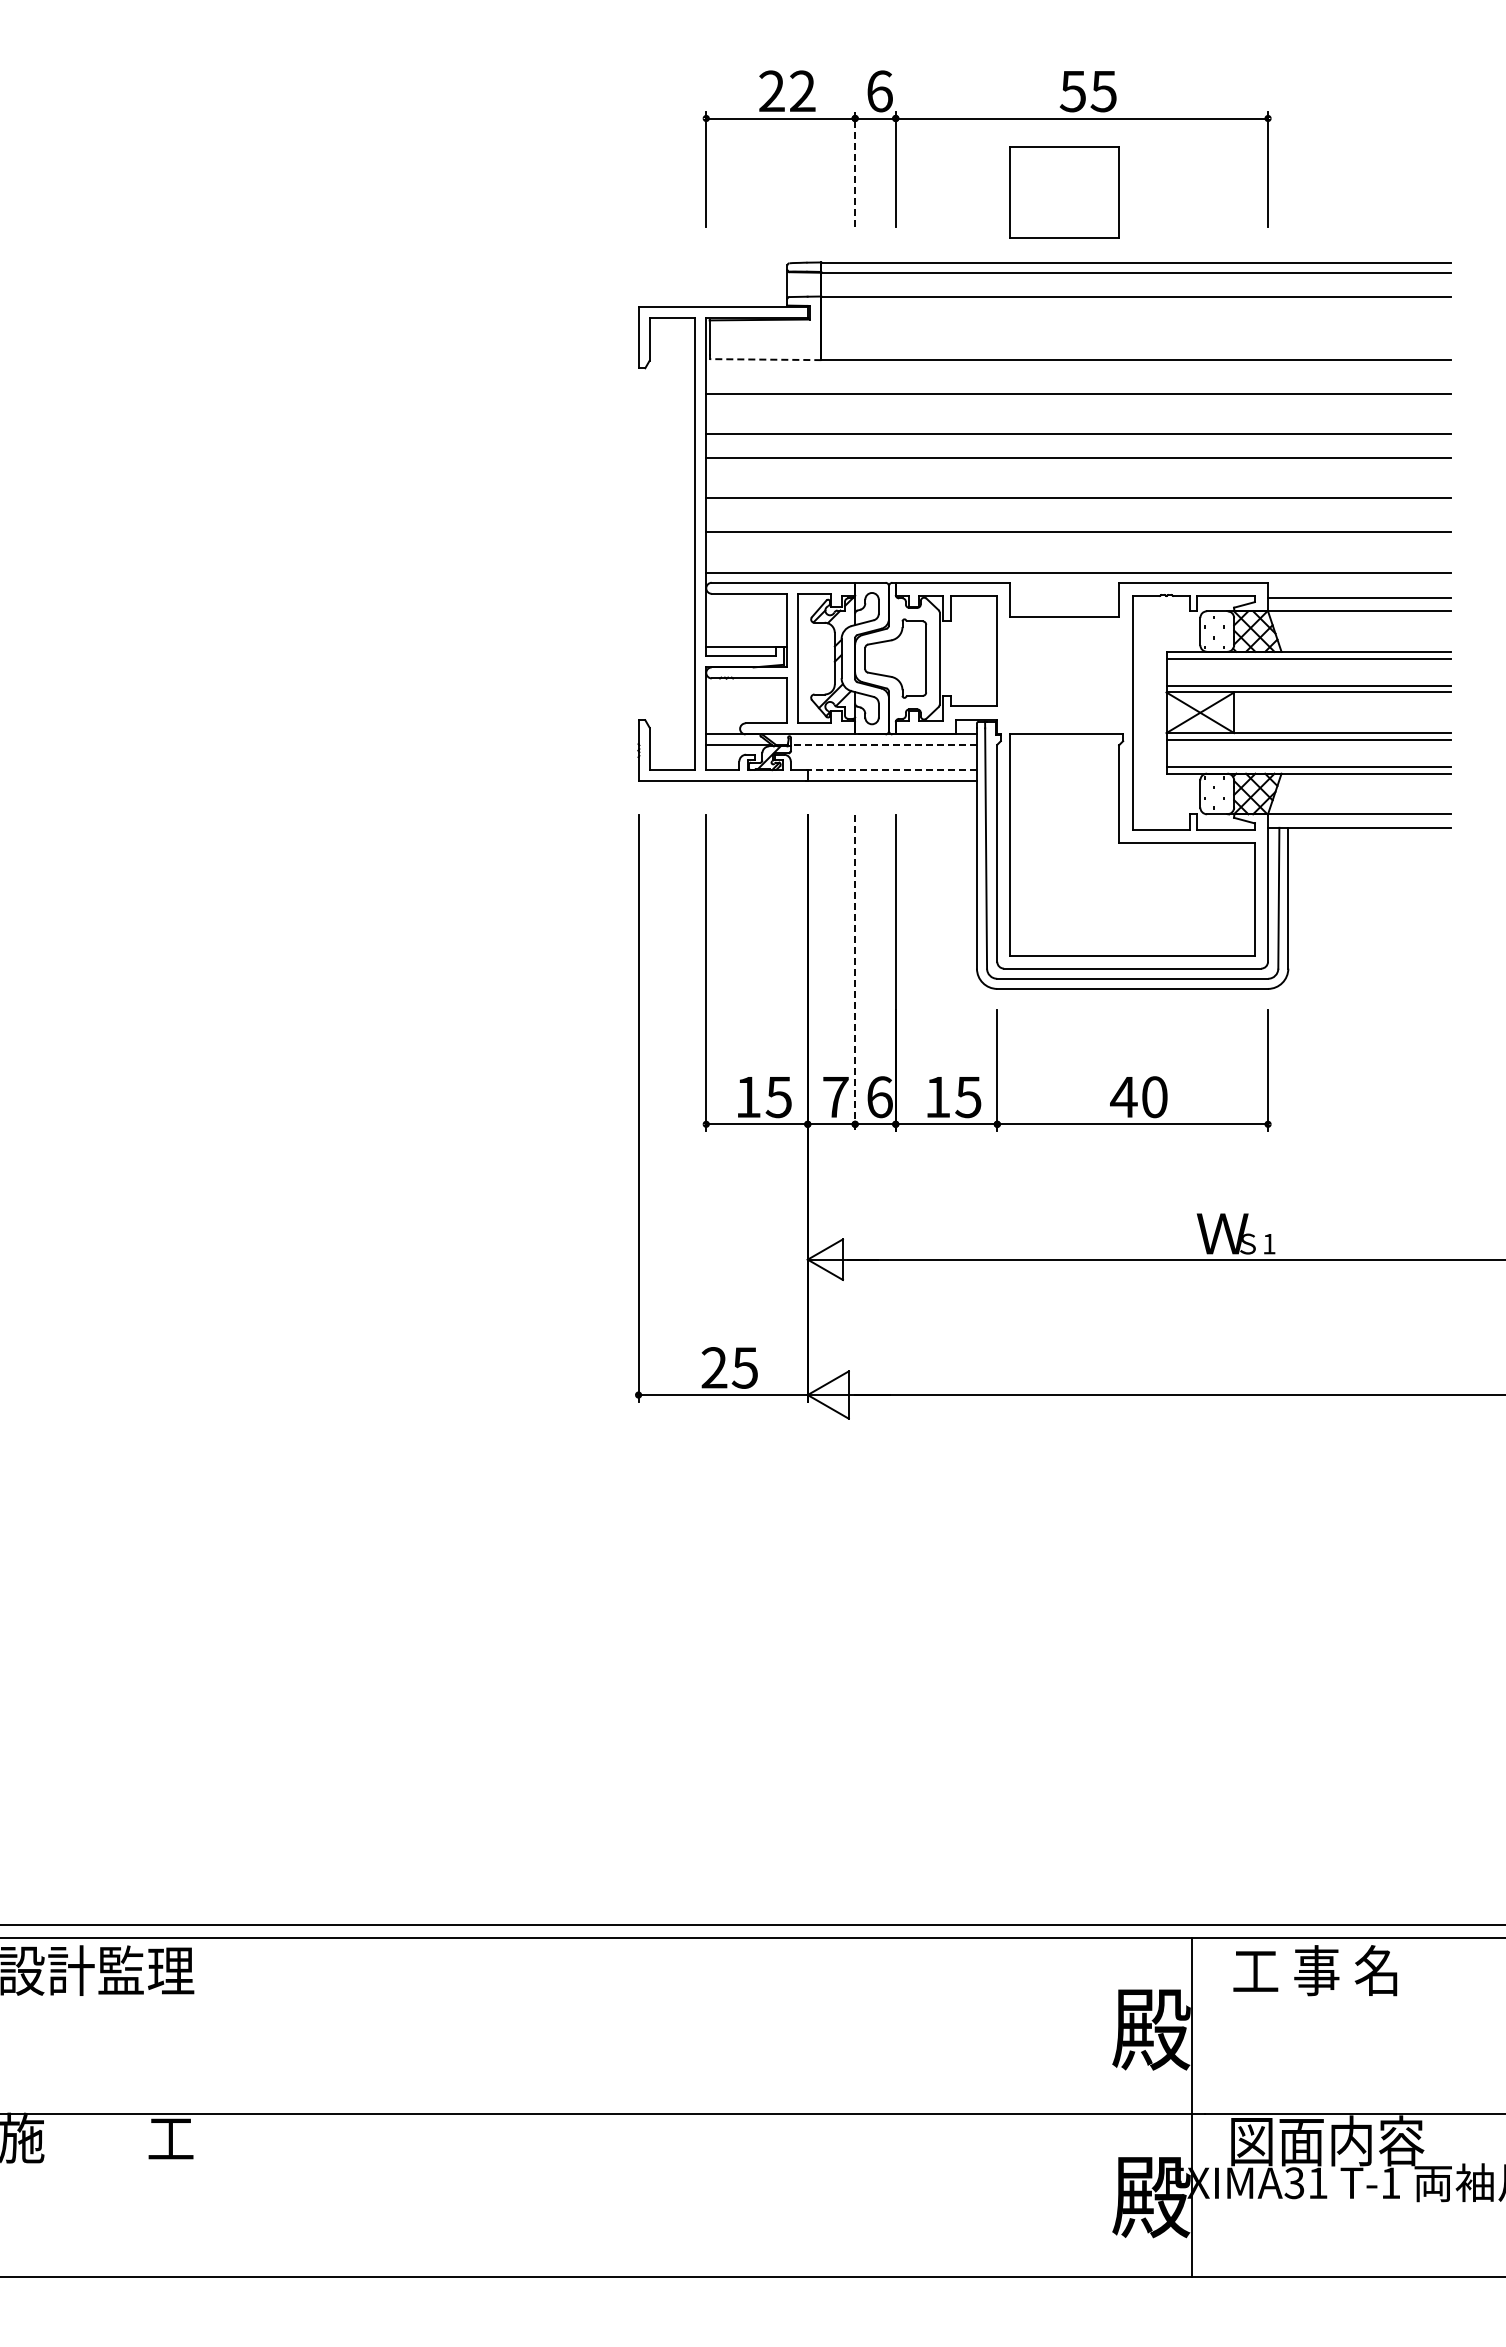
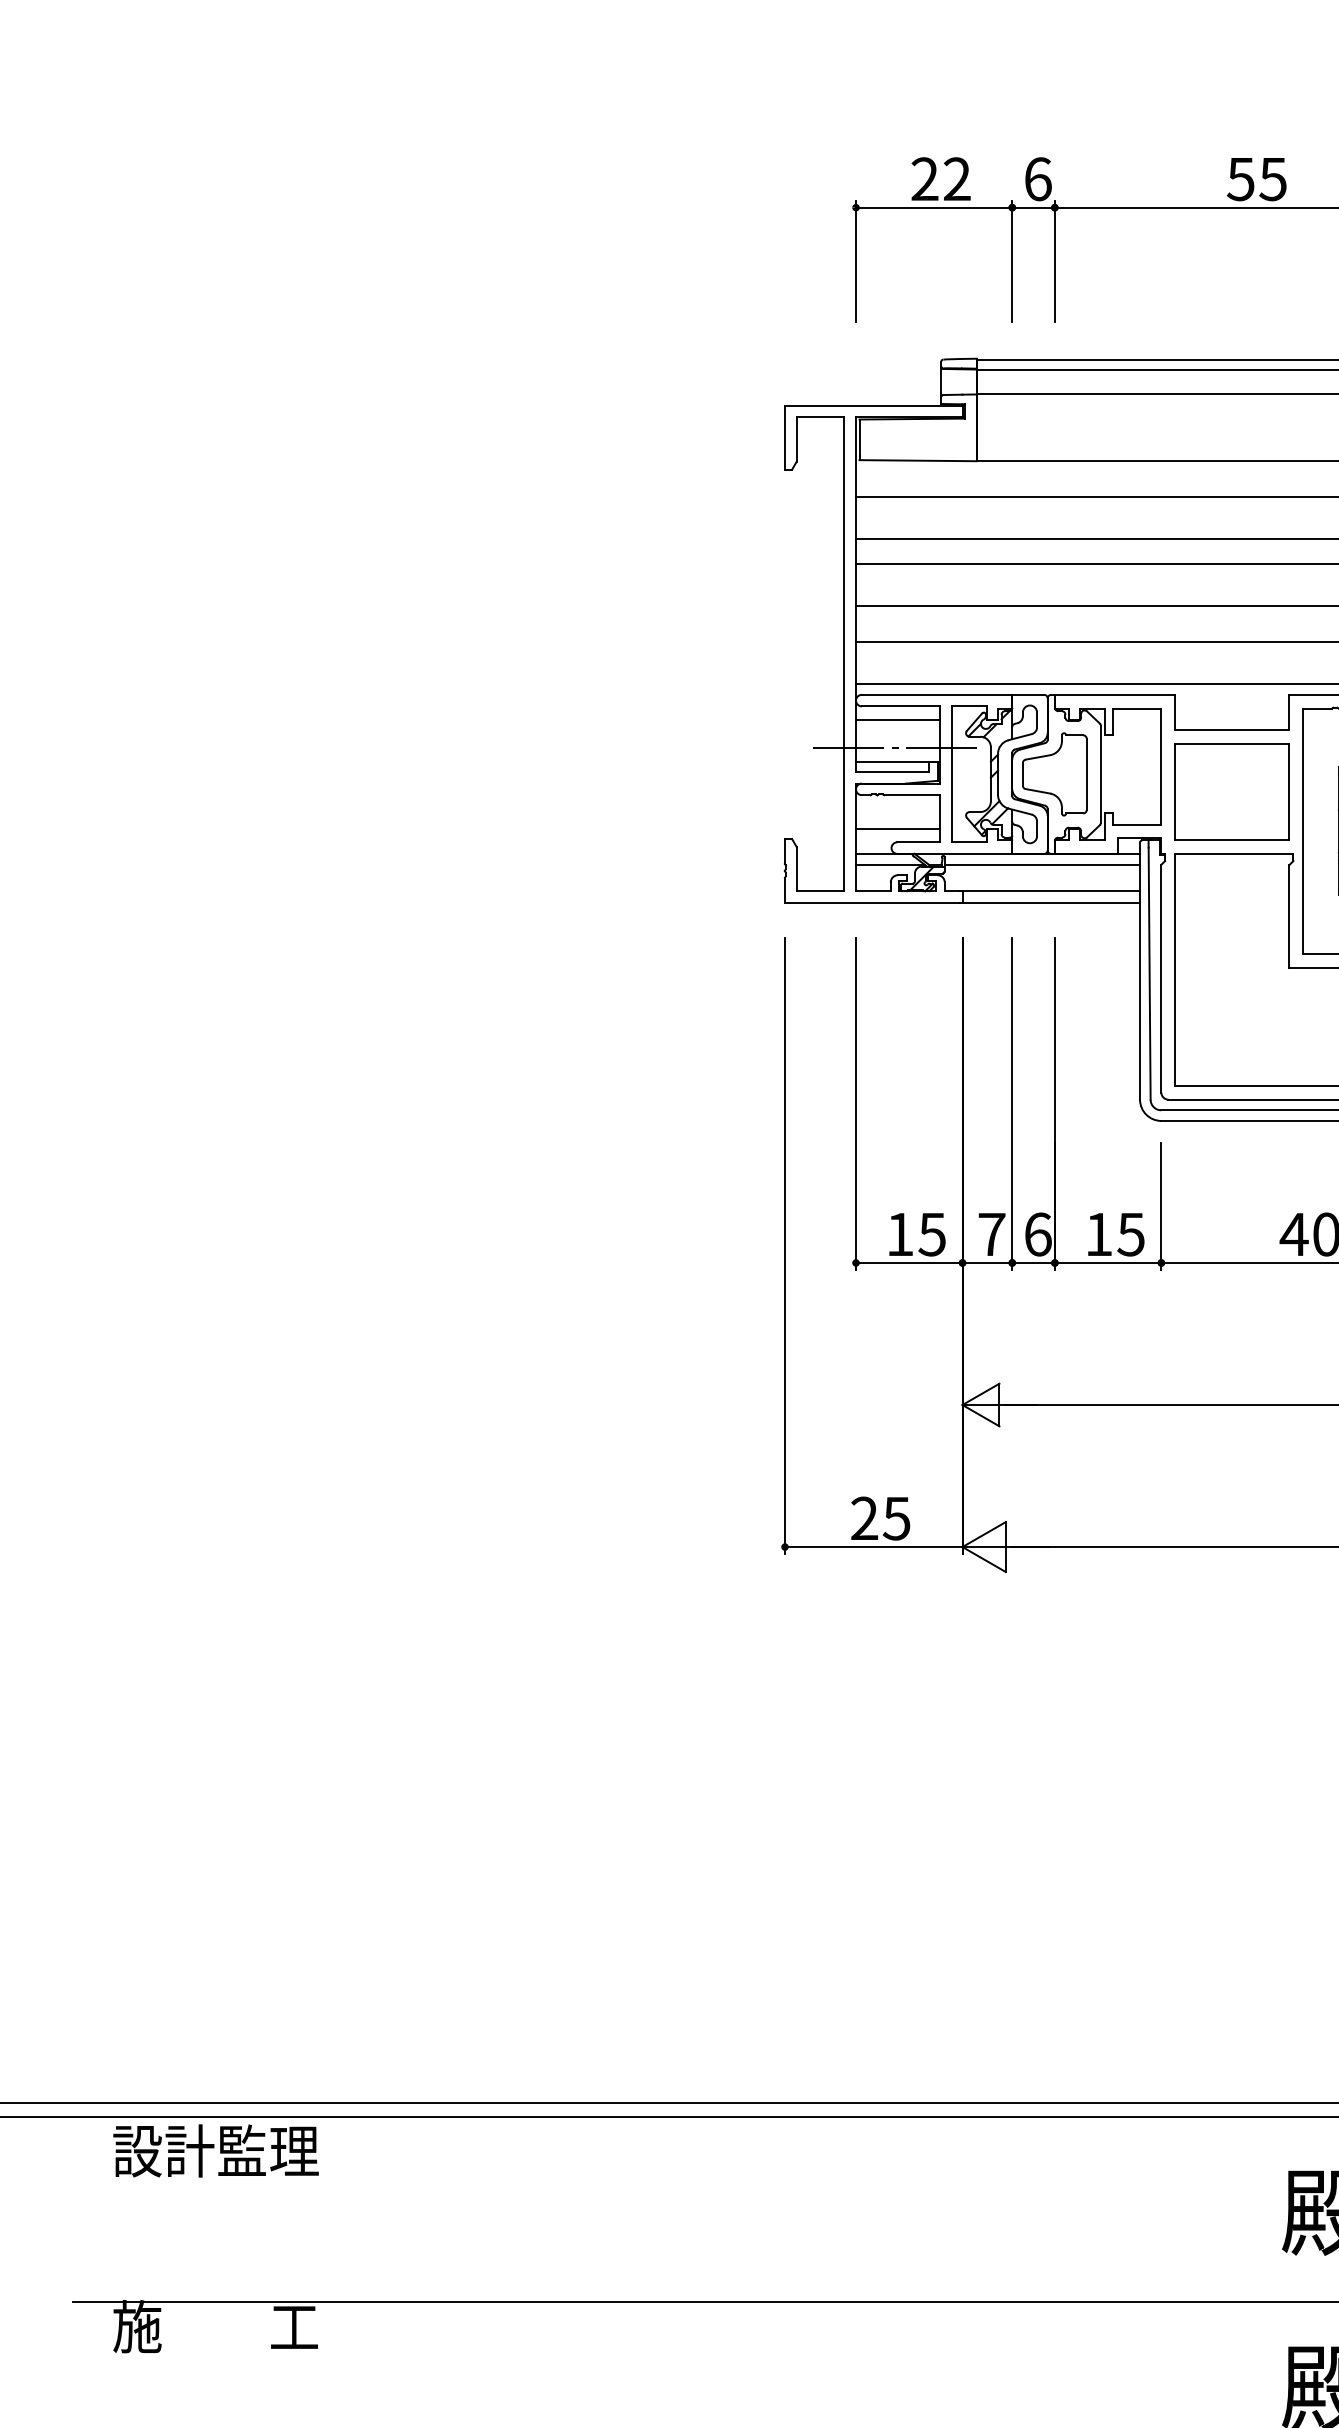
line: (855, 169) -> (1012, 261), dashed -> solid
part: (1064, 192) -> (1231, 792), moved
line: (765, 359) -> (918, 460), dashed -> solid
line: (746, 606) -> (898, 719), added
line: (739, 633) -> (890, 748), added
line: (746, 710) -> (898, 828), added
line: (883, 744) -> (1041, 864), dashed -> solid
line: (891, 770) -> (1050, 891), dashed -> solid
line: (855, 973) -> (1012, 1104), dashed -> solid

